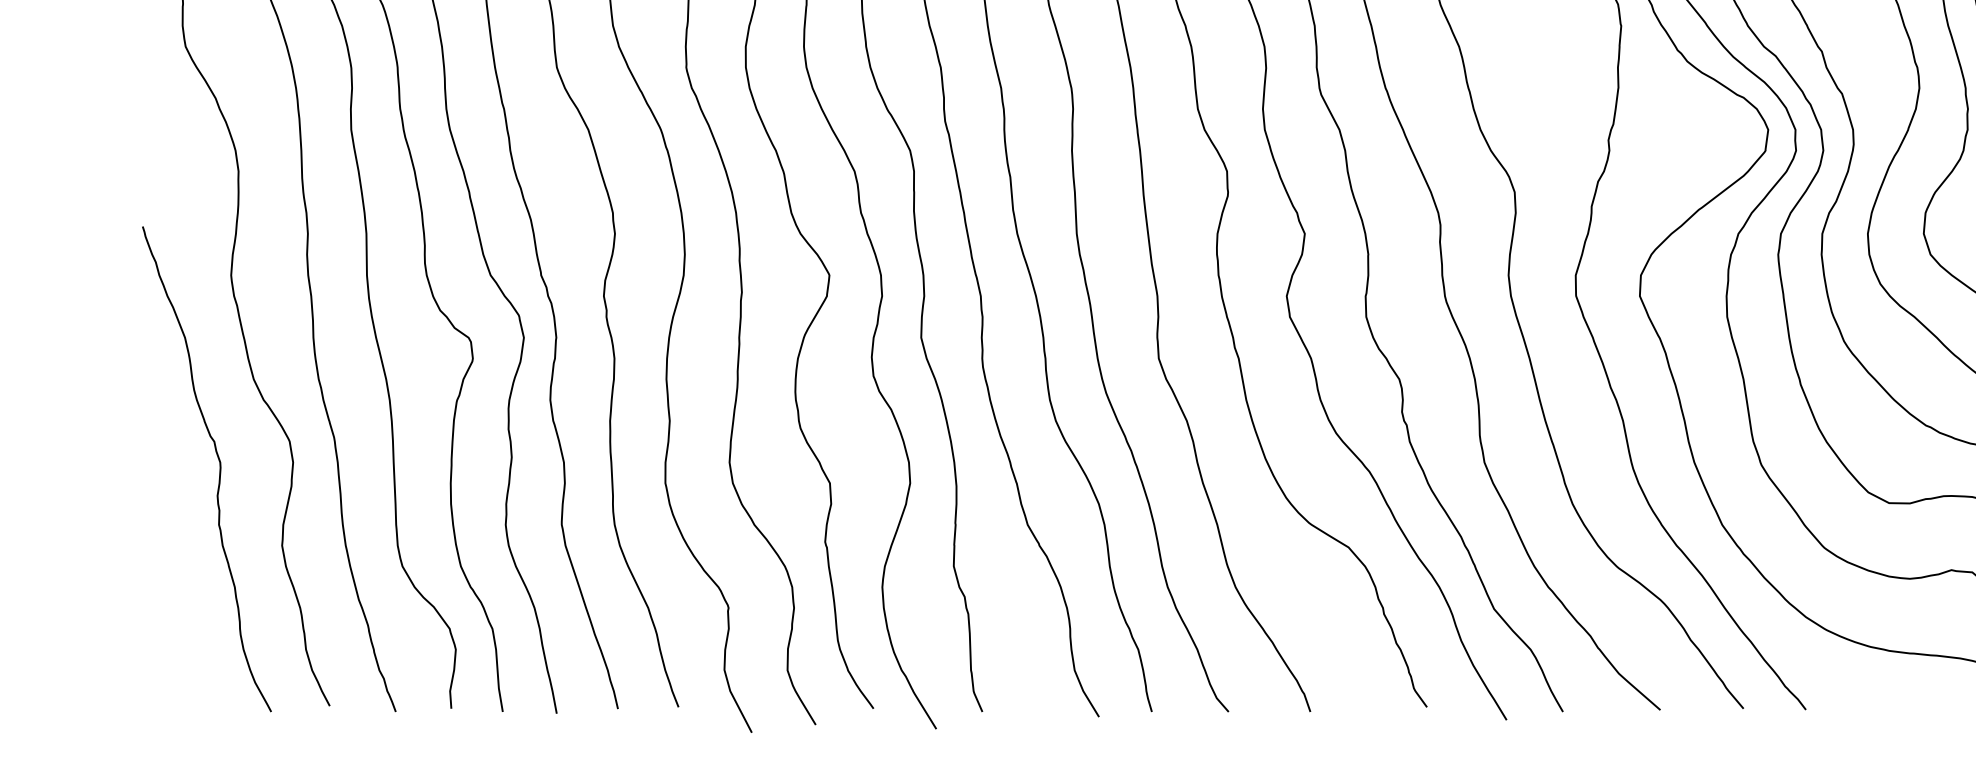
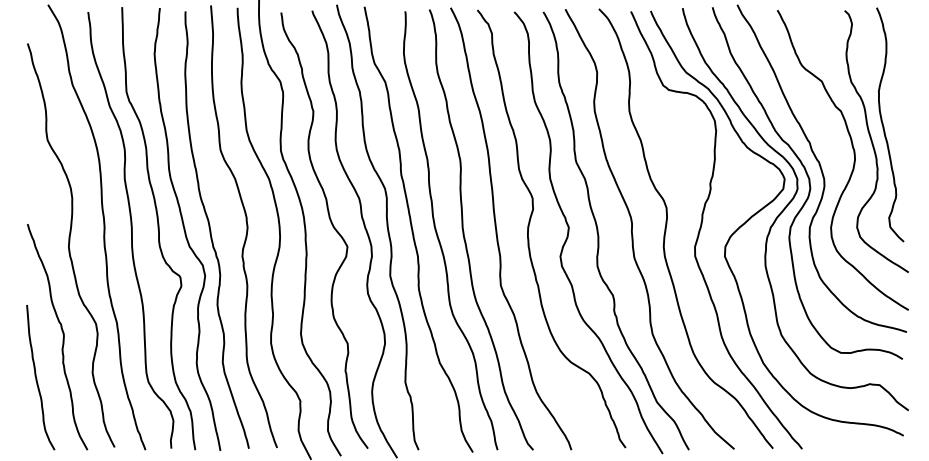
curve: (163, 558) -> (37, 378), added

